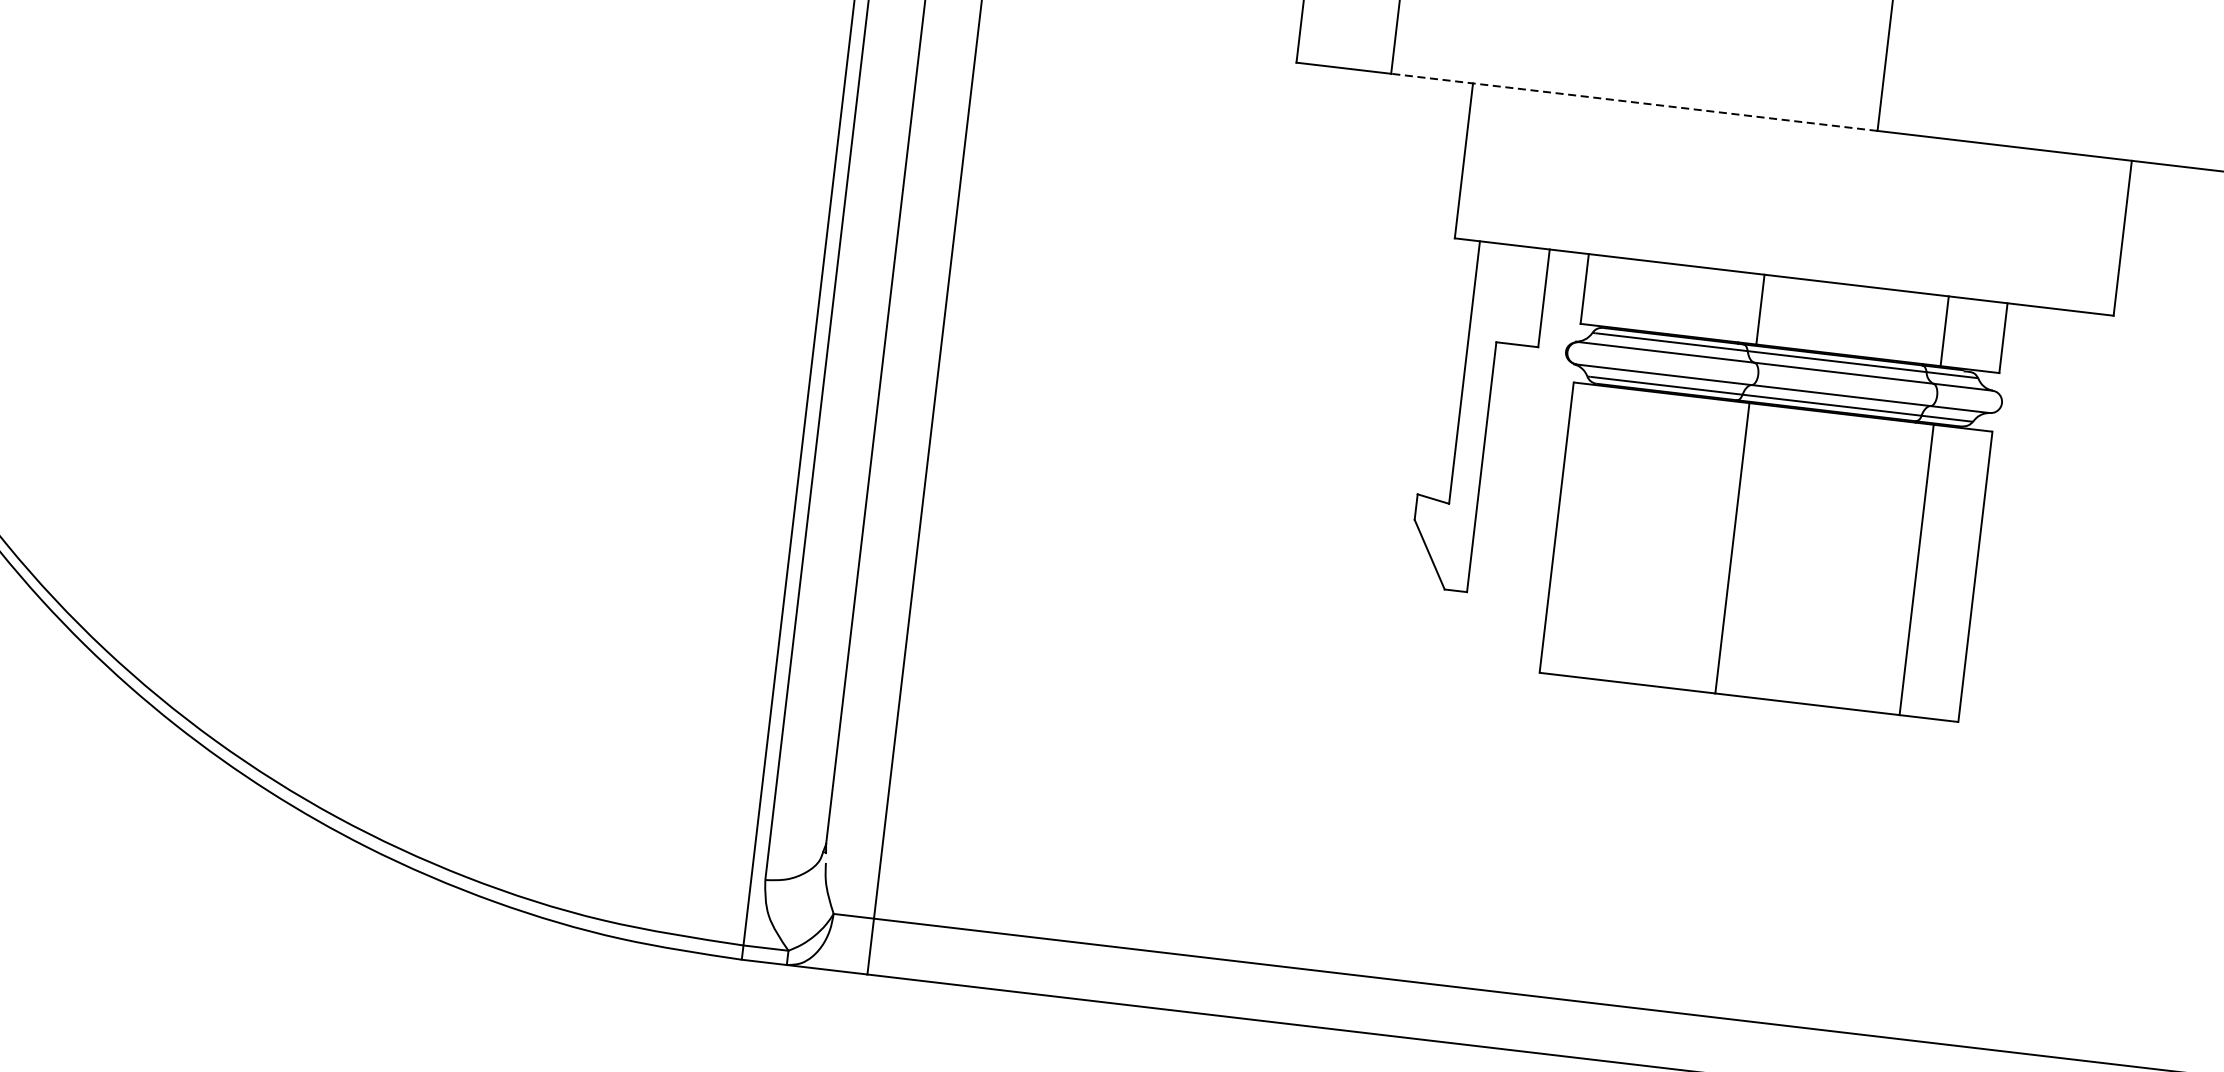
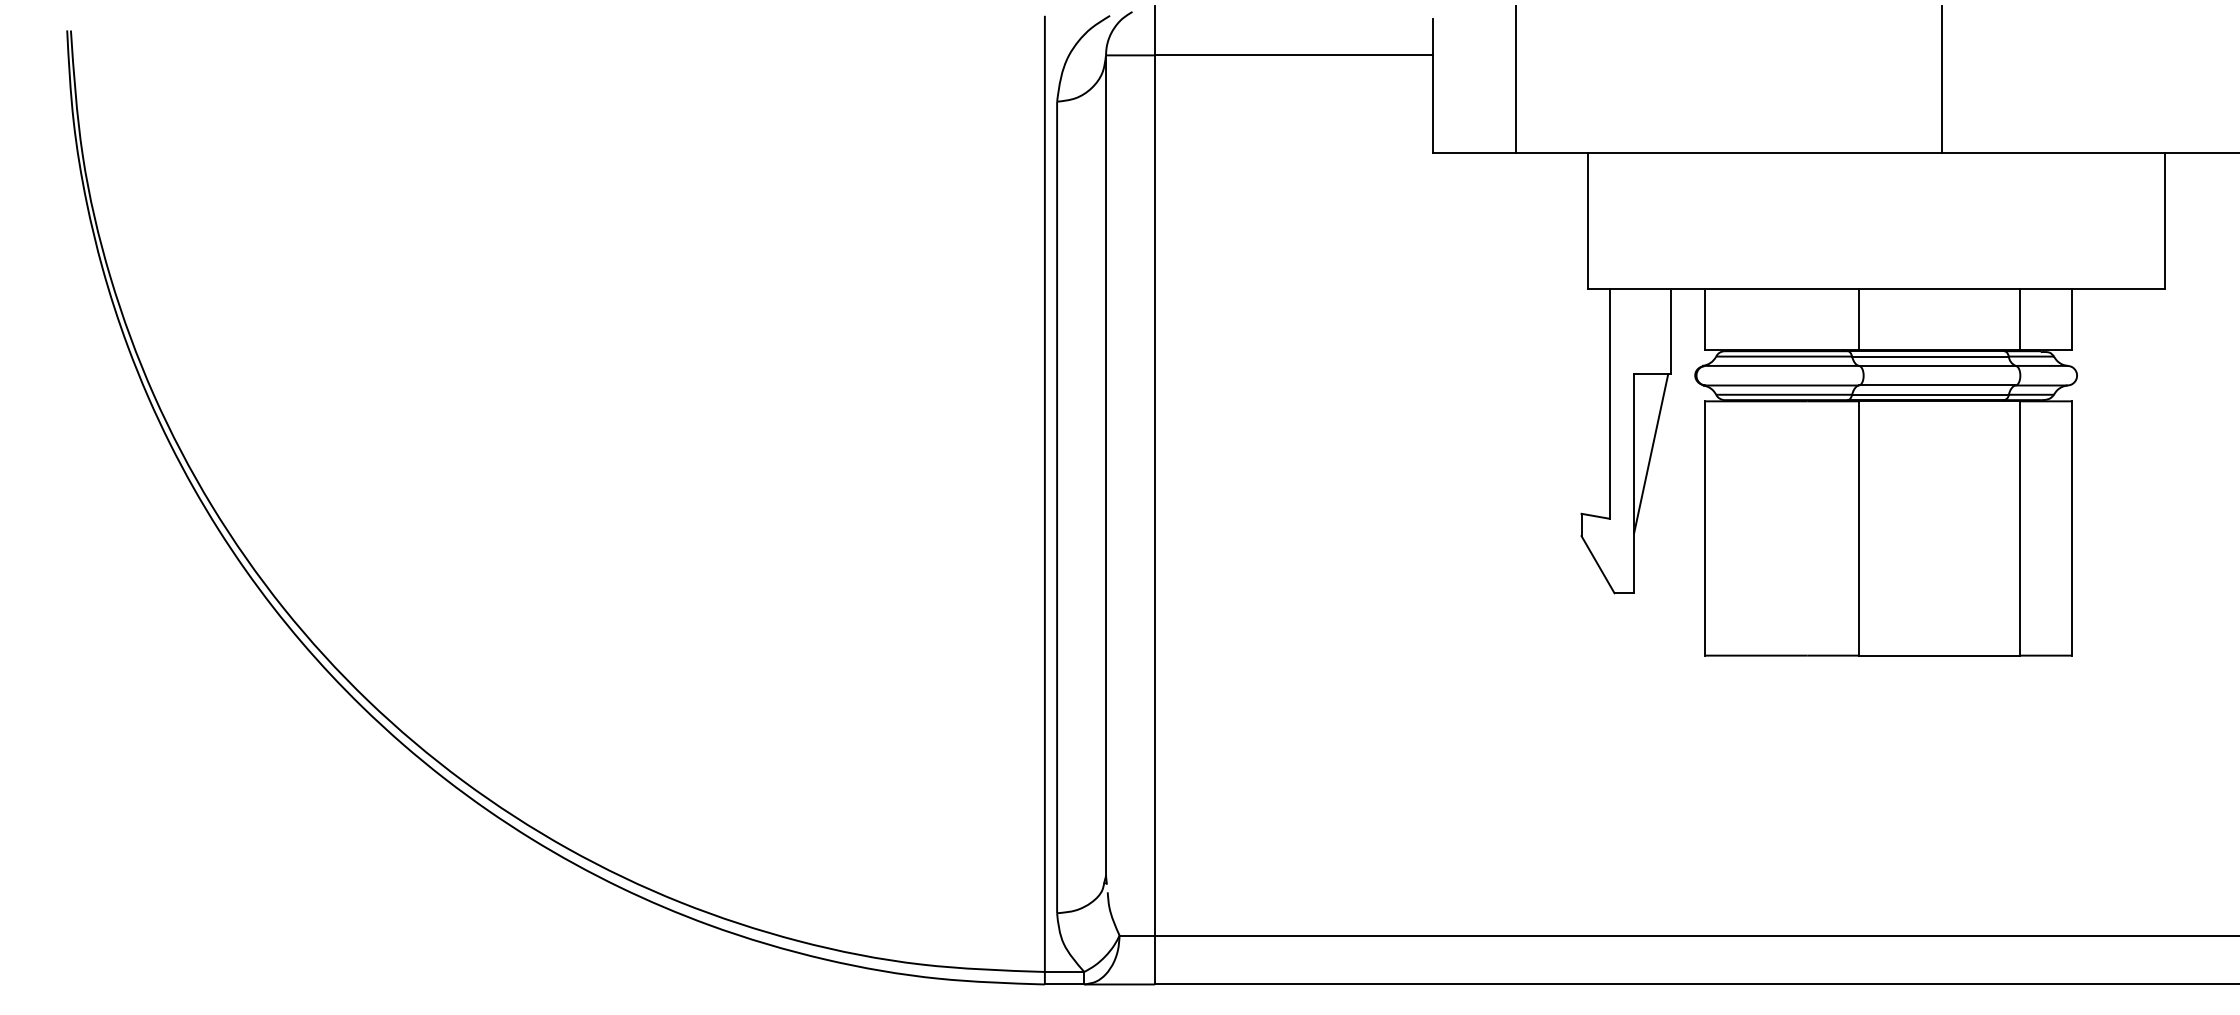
line: (1633, 102) -> (1728, 153), dashed -> solid
line: (1505, 434) -> (1651, 453), added

